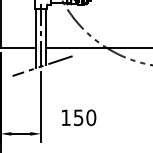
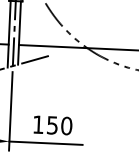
line: (73, 133) -> (45, 142), added

